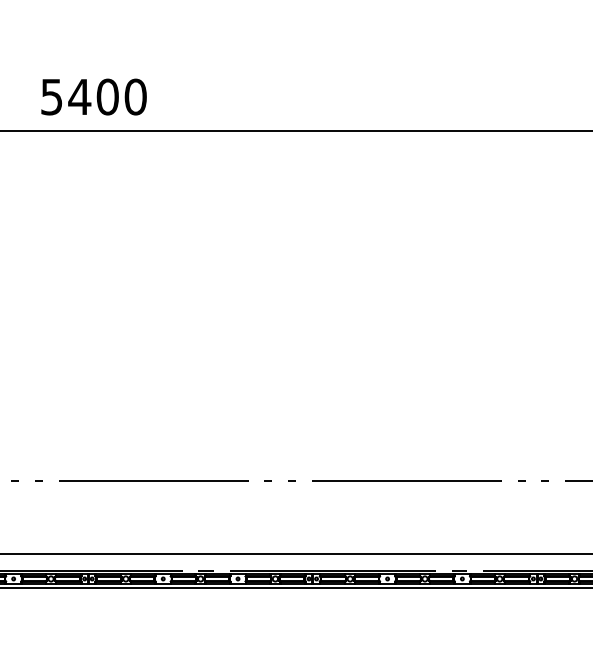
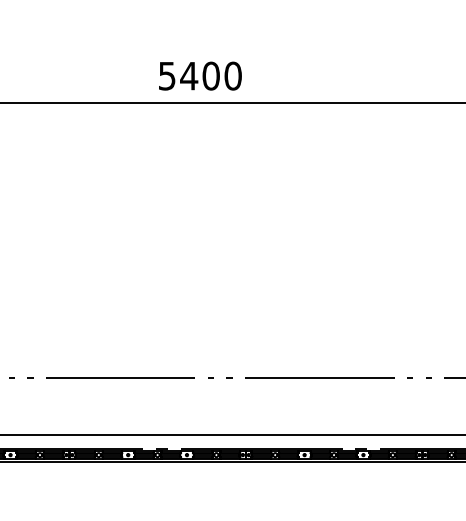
text: (93, 96) -> (199, 75), moved

